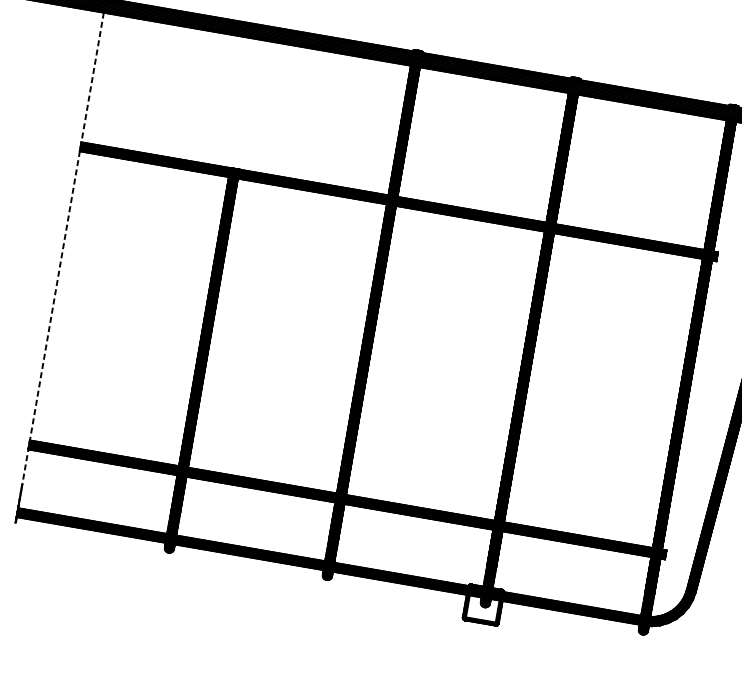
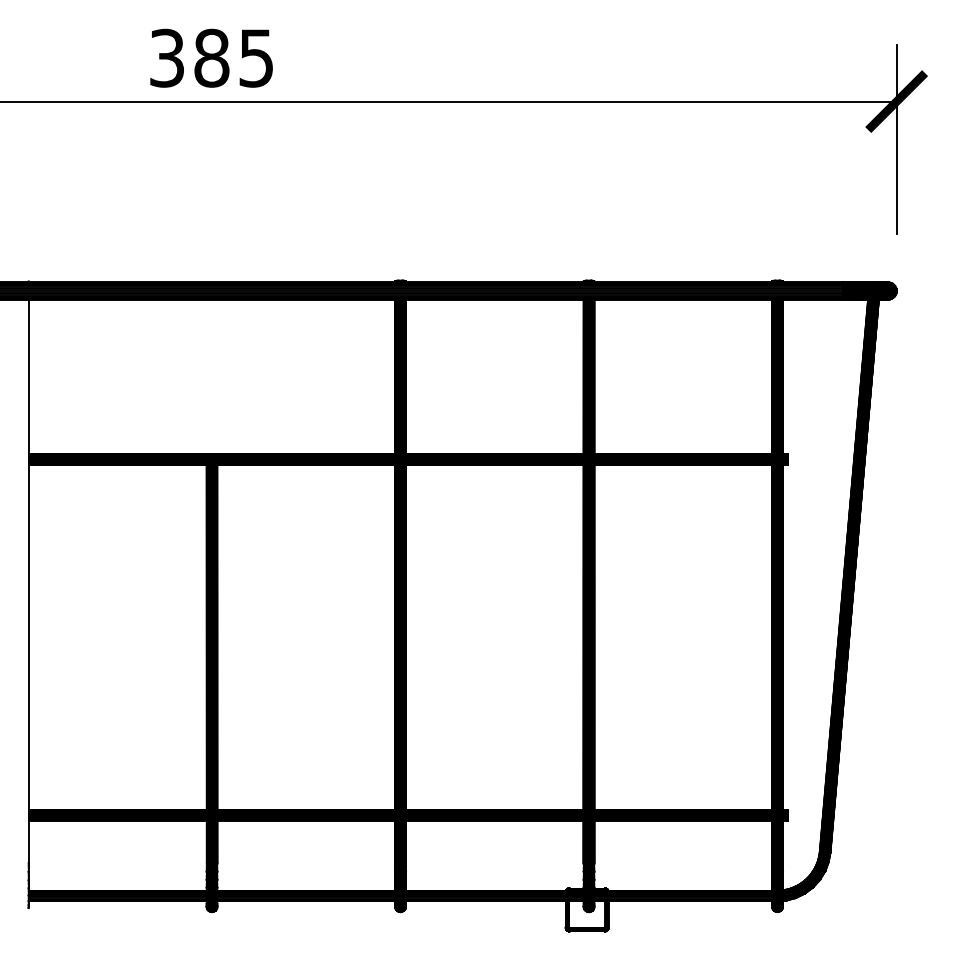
line: (62, 248) -> (28, 581), dashed -> solid

